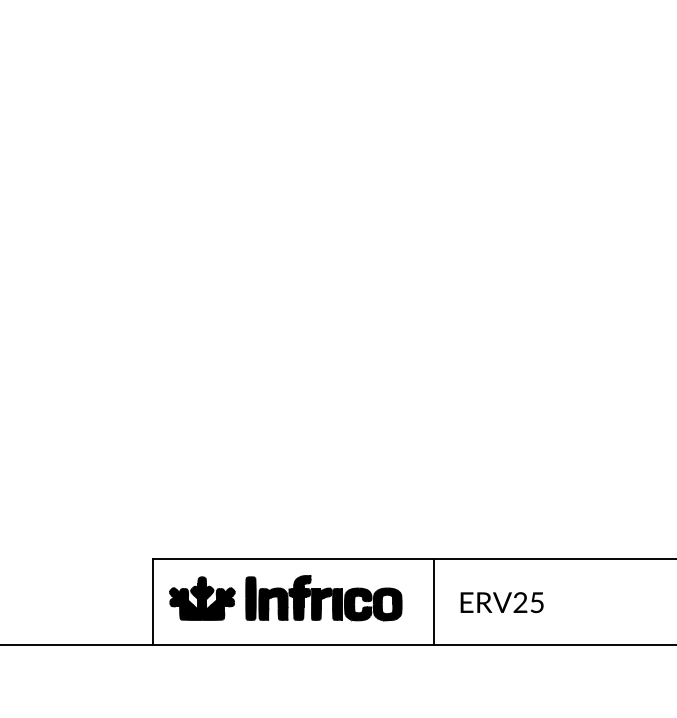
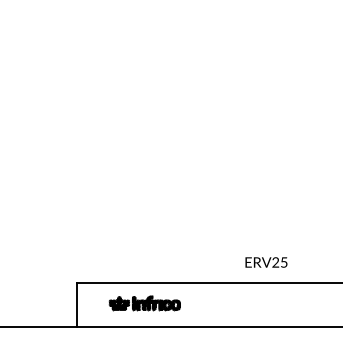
part: (285, 598) -> (144, 303), size x0.6
line: (433, 600) -> (219, 304), removed
text: (502, 602) -> (266, 262), moved

